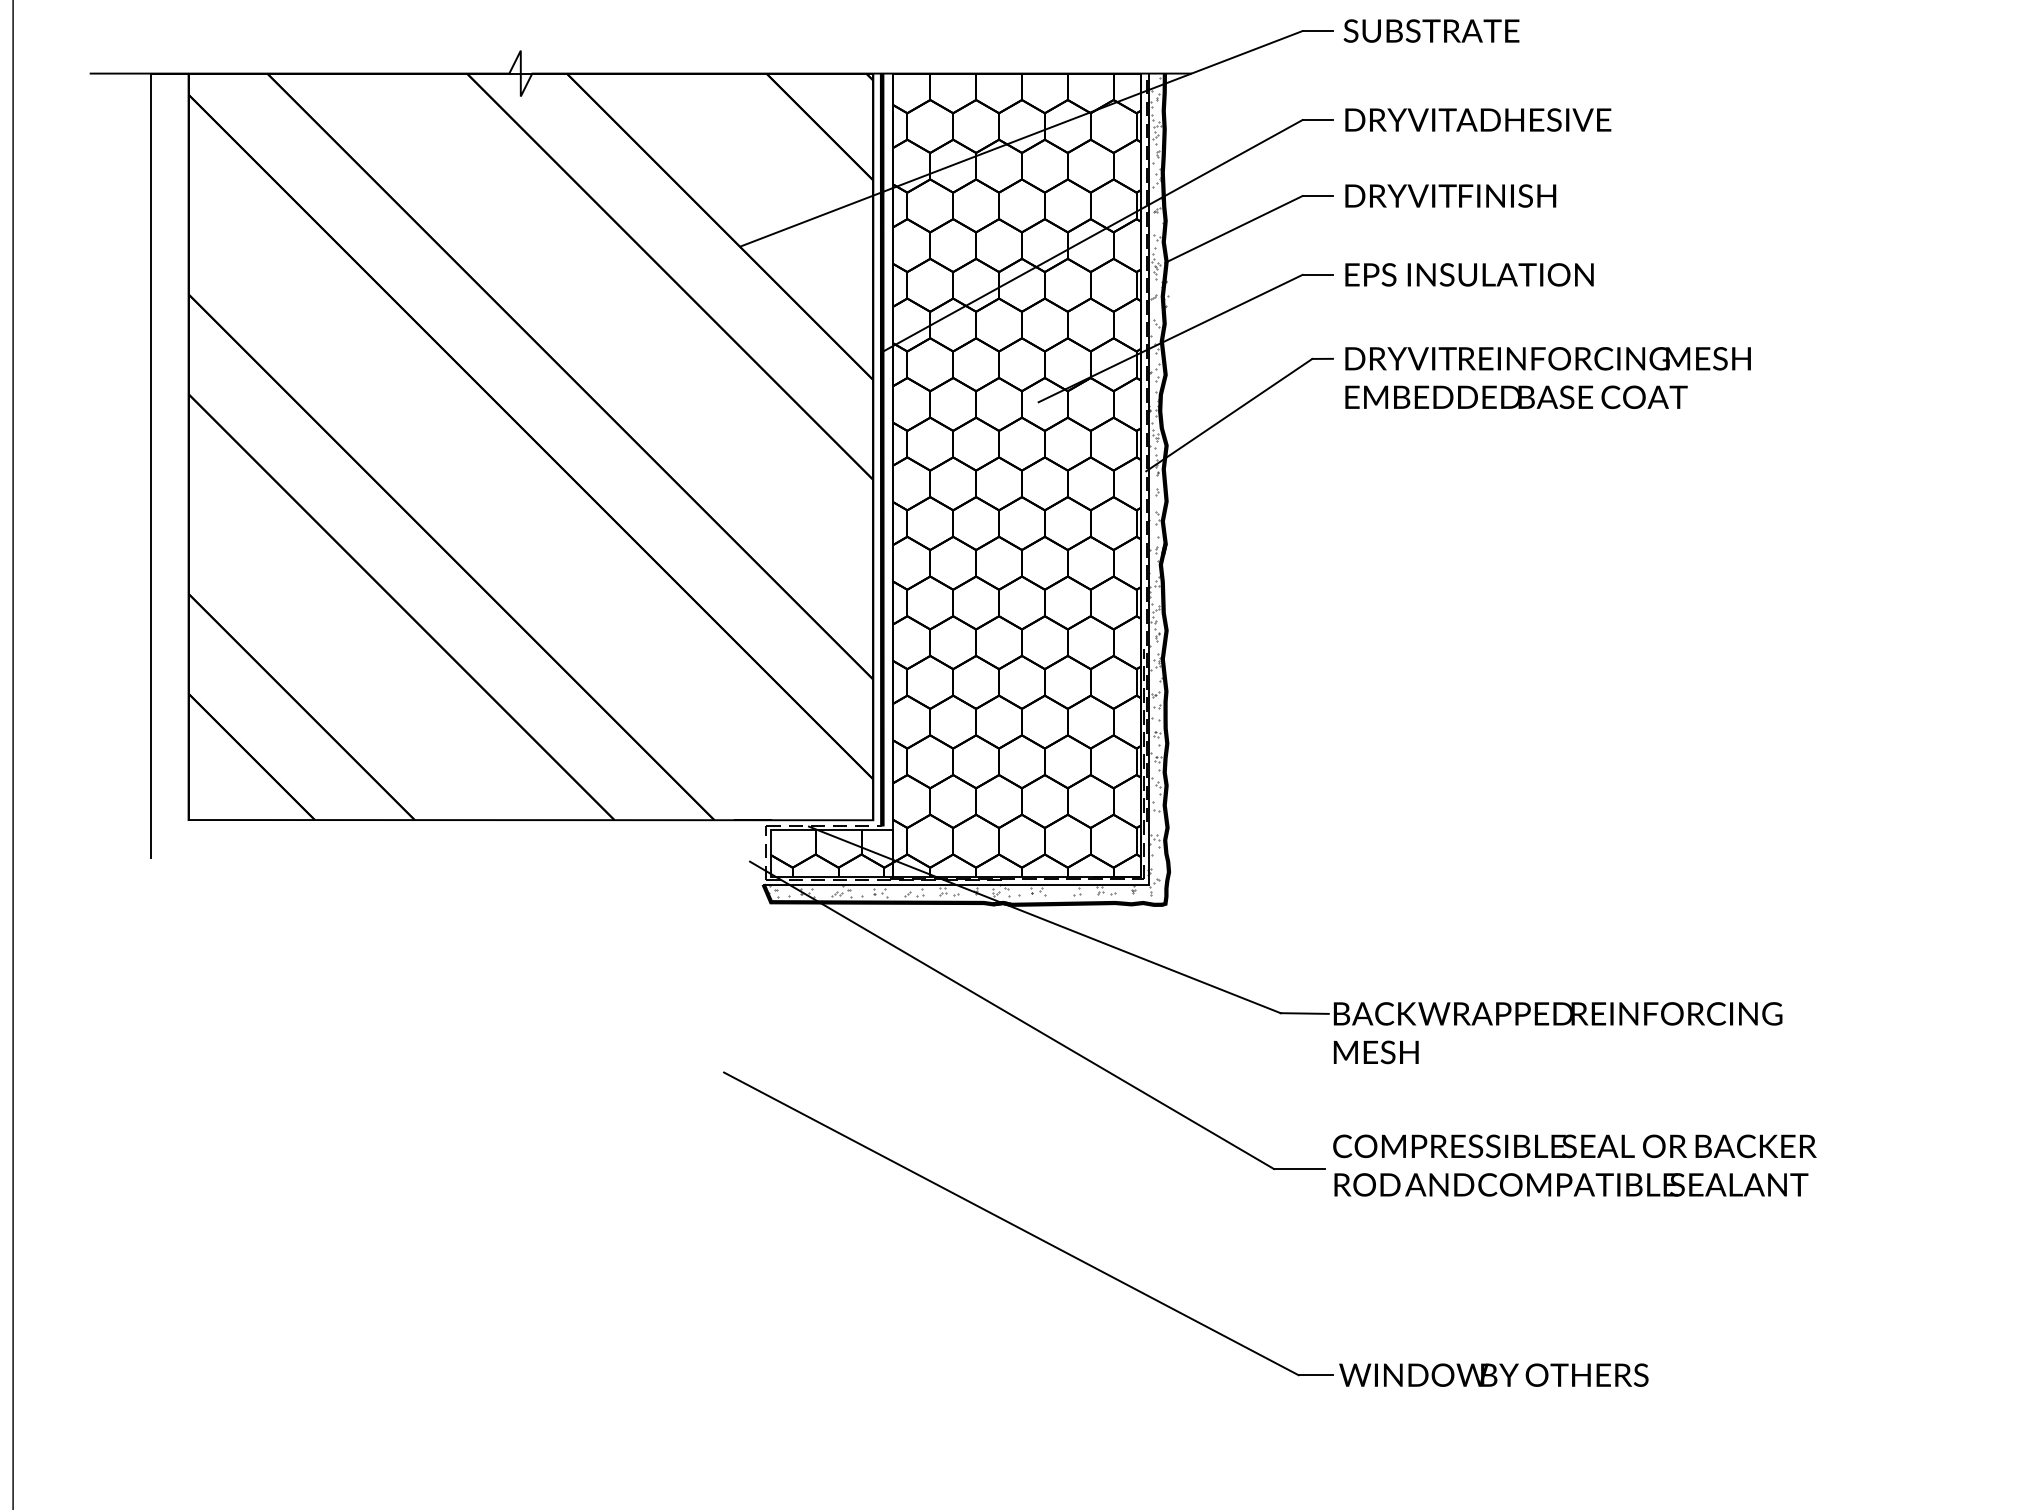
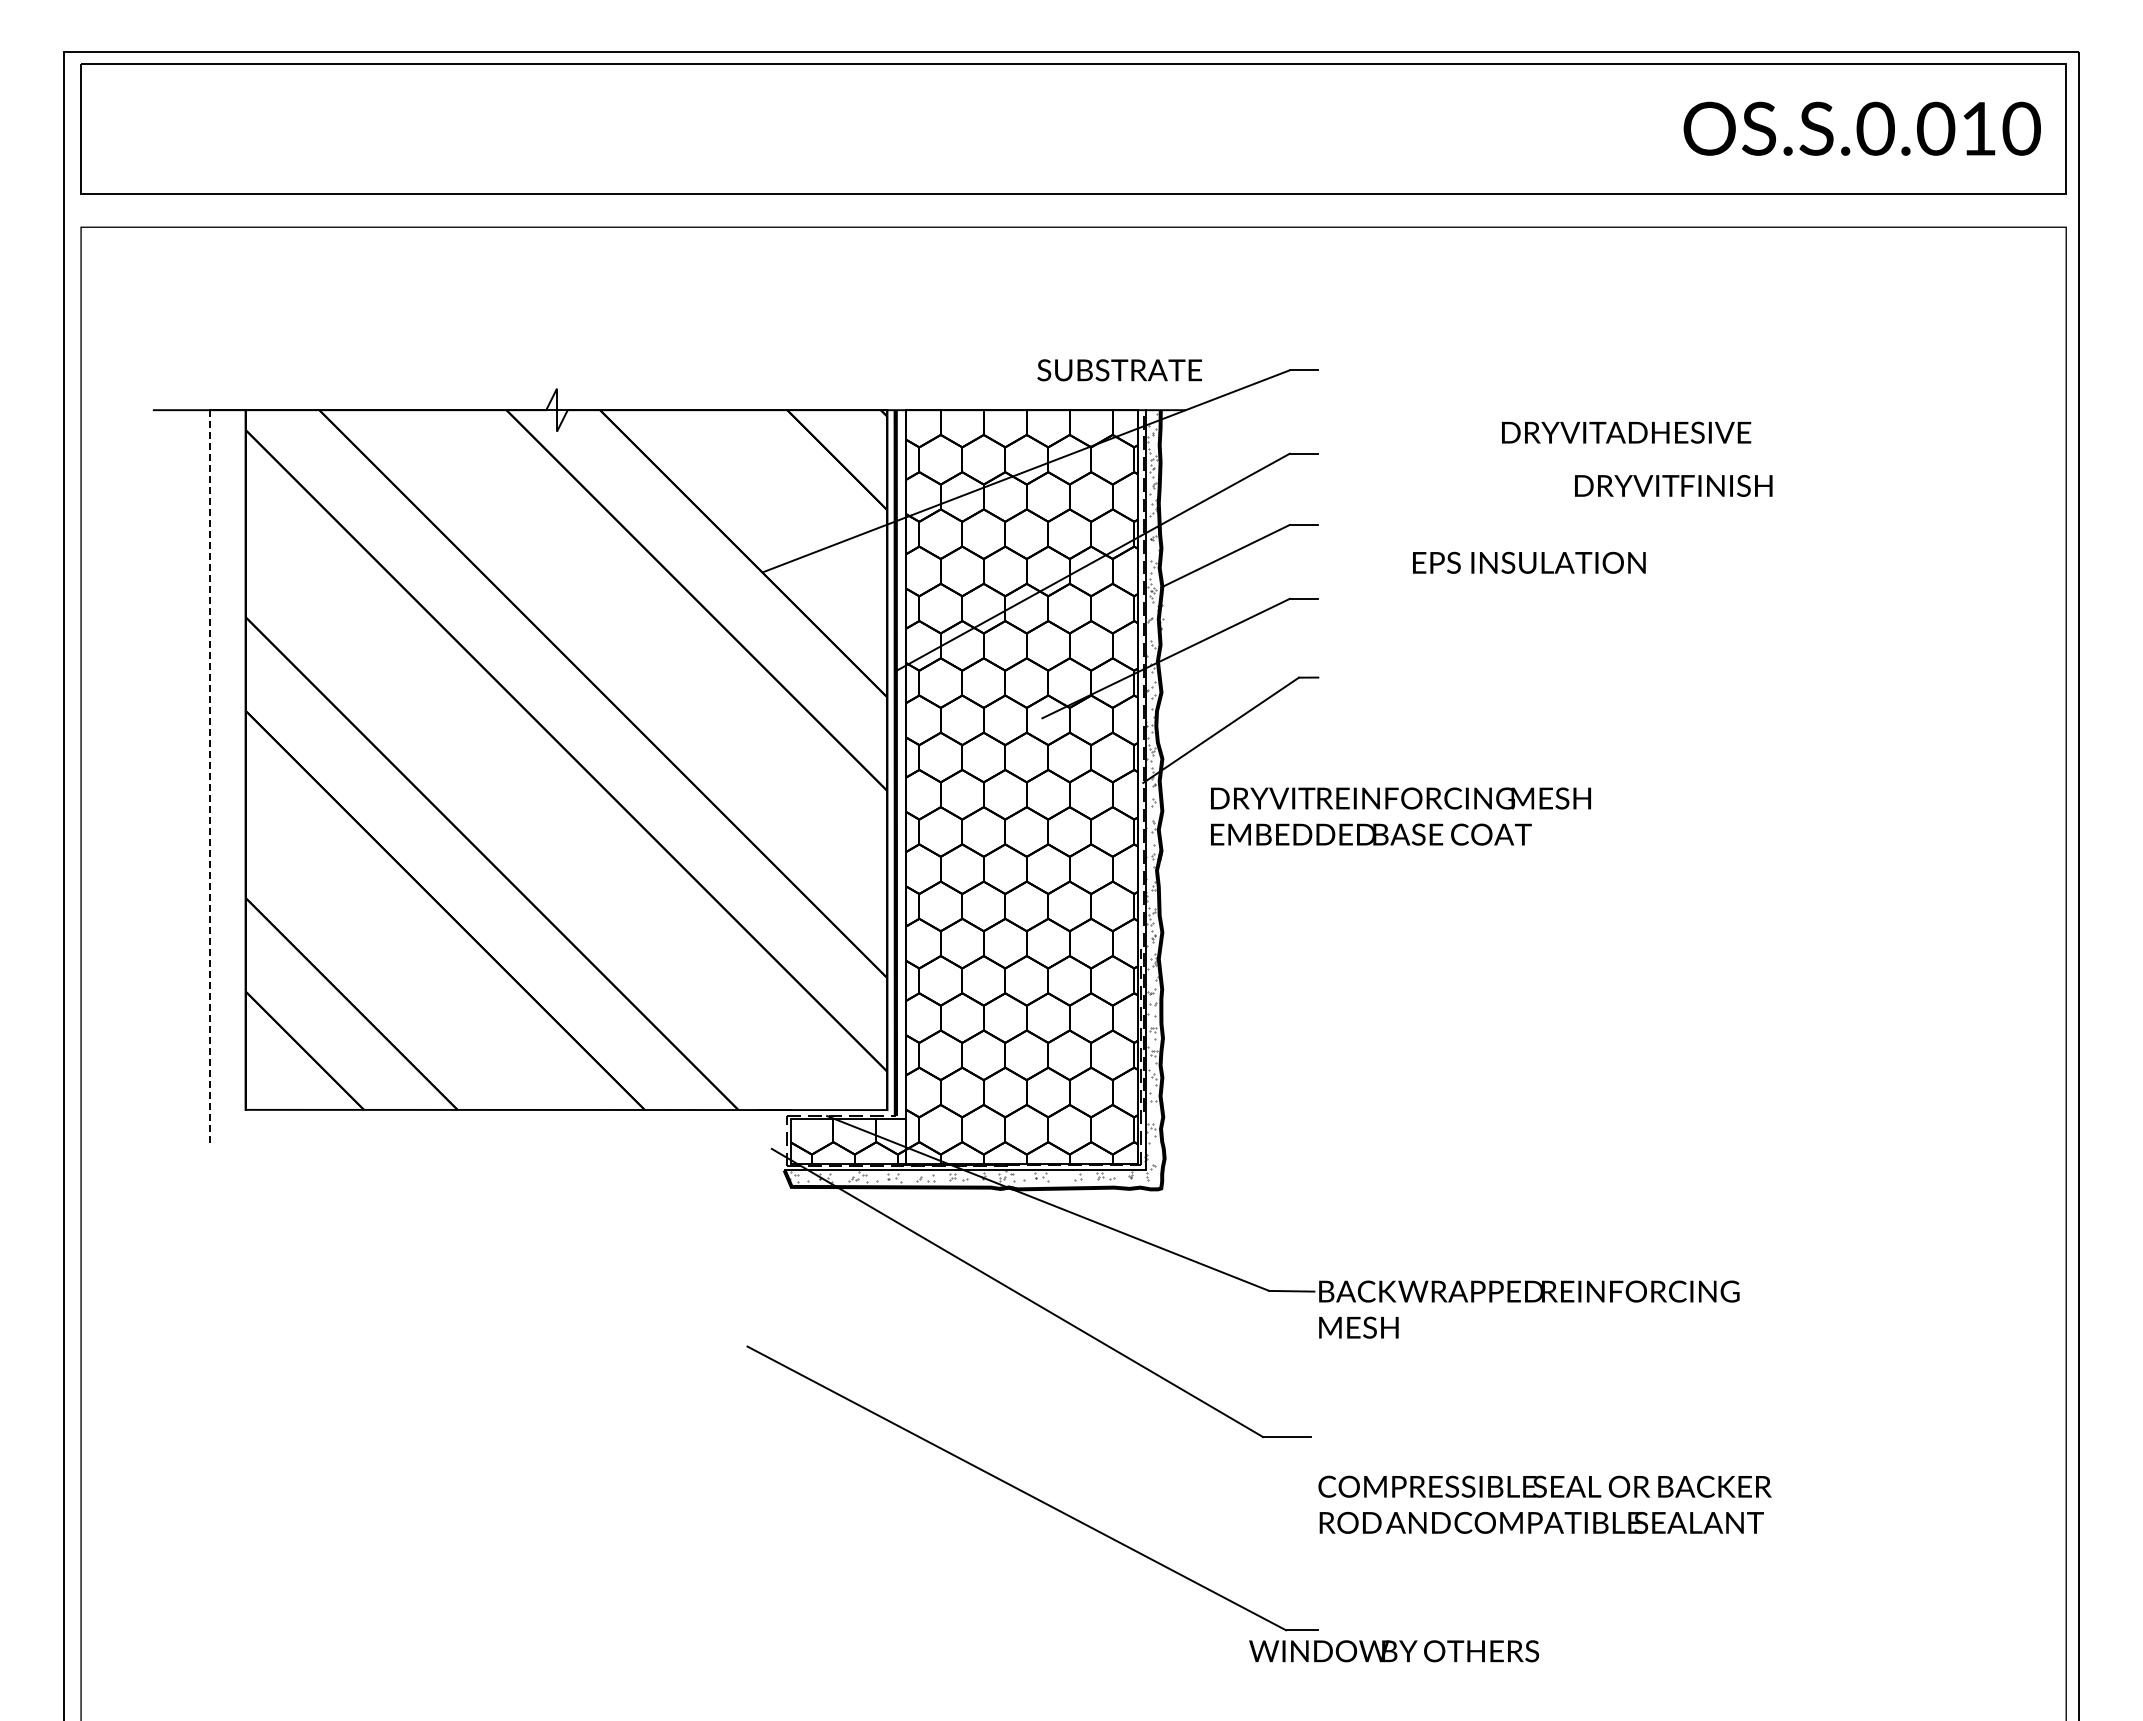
text: (1431, 31) -> (1119, 370), moved
text: (1478, 119) -> (1626, 432), moved
text: (1450, 195) -> (1673, 485), moved
text: (1469, 274) -> (1529, 562), moved
text: (1547, 377) -> (1400, 816), moved
line: (151, 465) -> (210, 777), solid -> dashed
text: (1574, 1165) -> (1544, 1504), moved
text: (1494, 1375) -> (1394, 1651), moved

